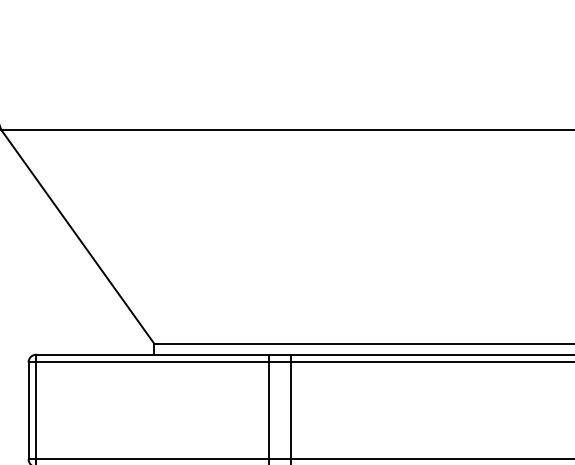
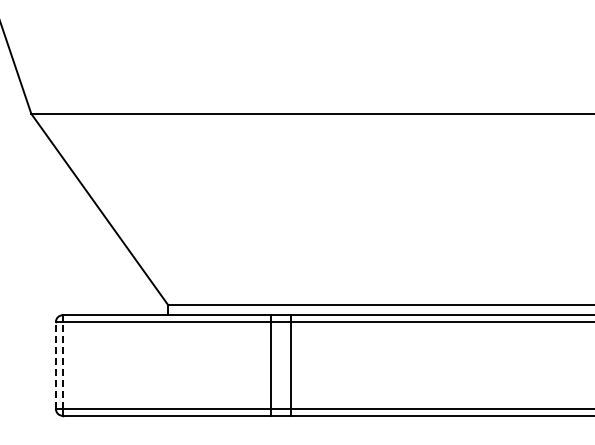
line: (28, 410) -> (55, 365), solid -> dashed
line: (35, 410) -> (62, 365), solid -> dashed

